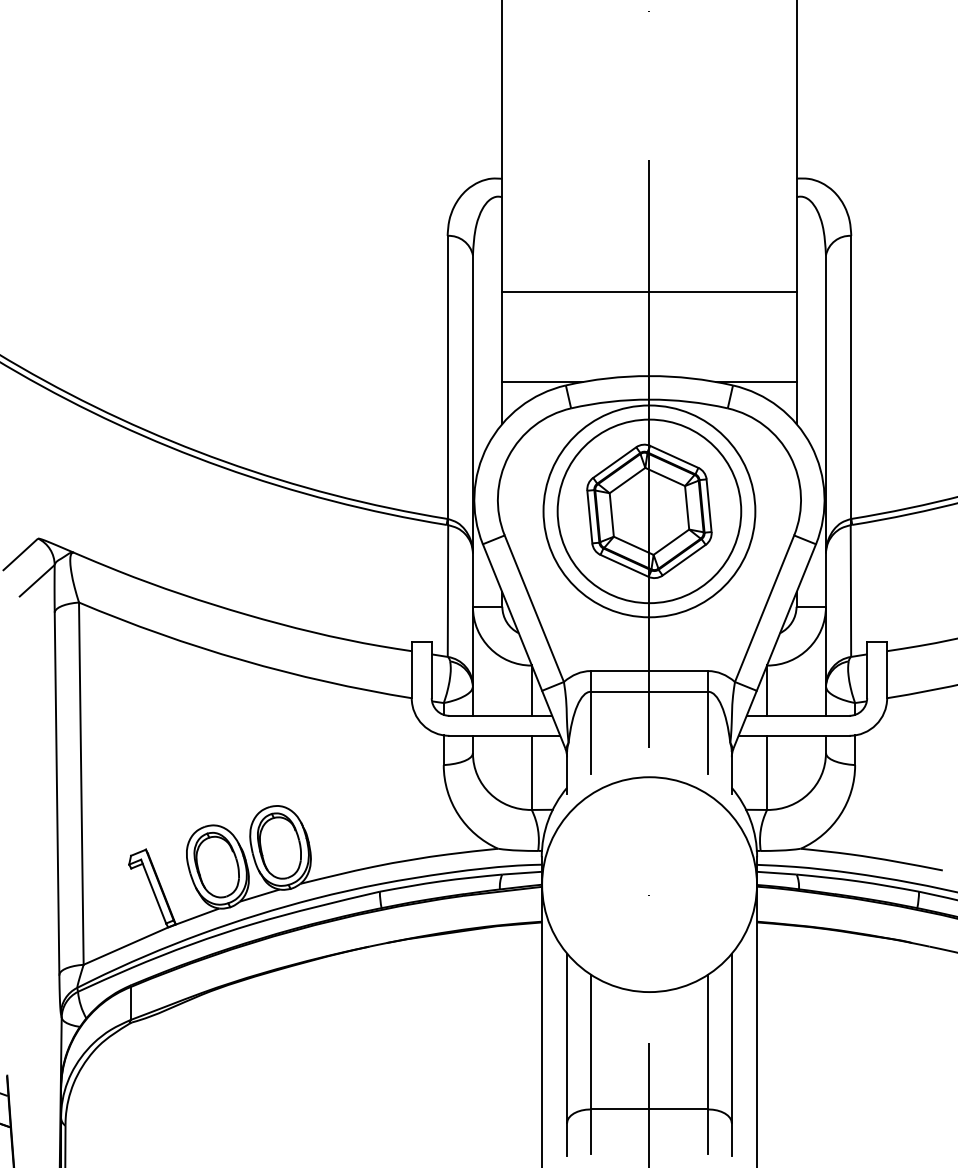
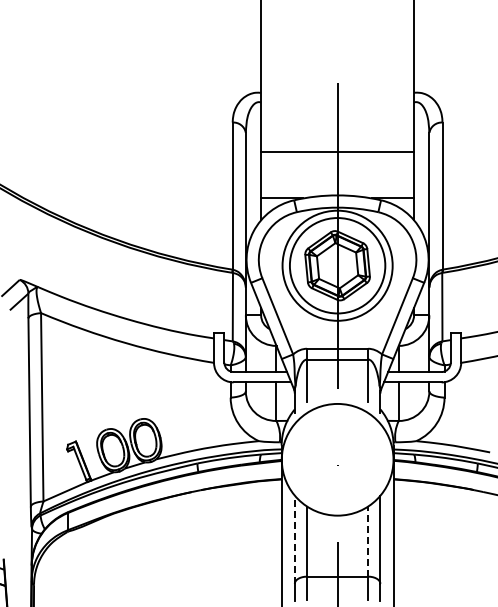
line: (566, 1037) -> (294, 539), solid -> dashed
line: (708, 1041) -> (368, 541), solid -> dashed

